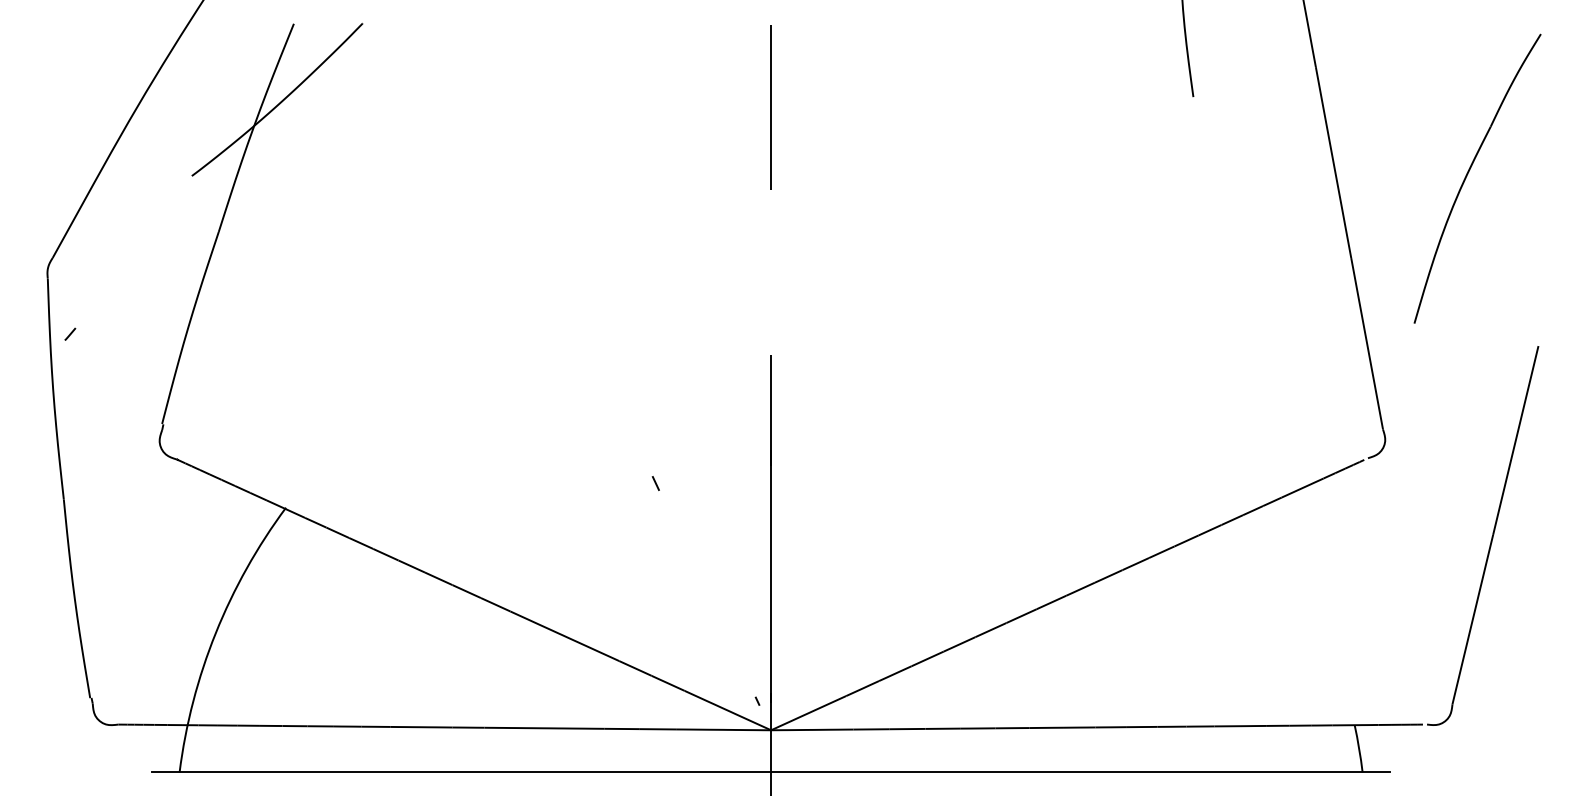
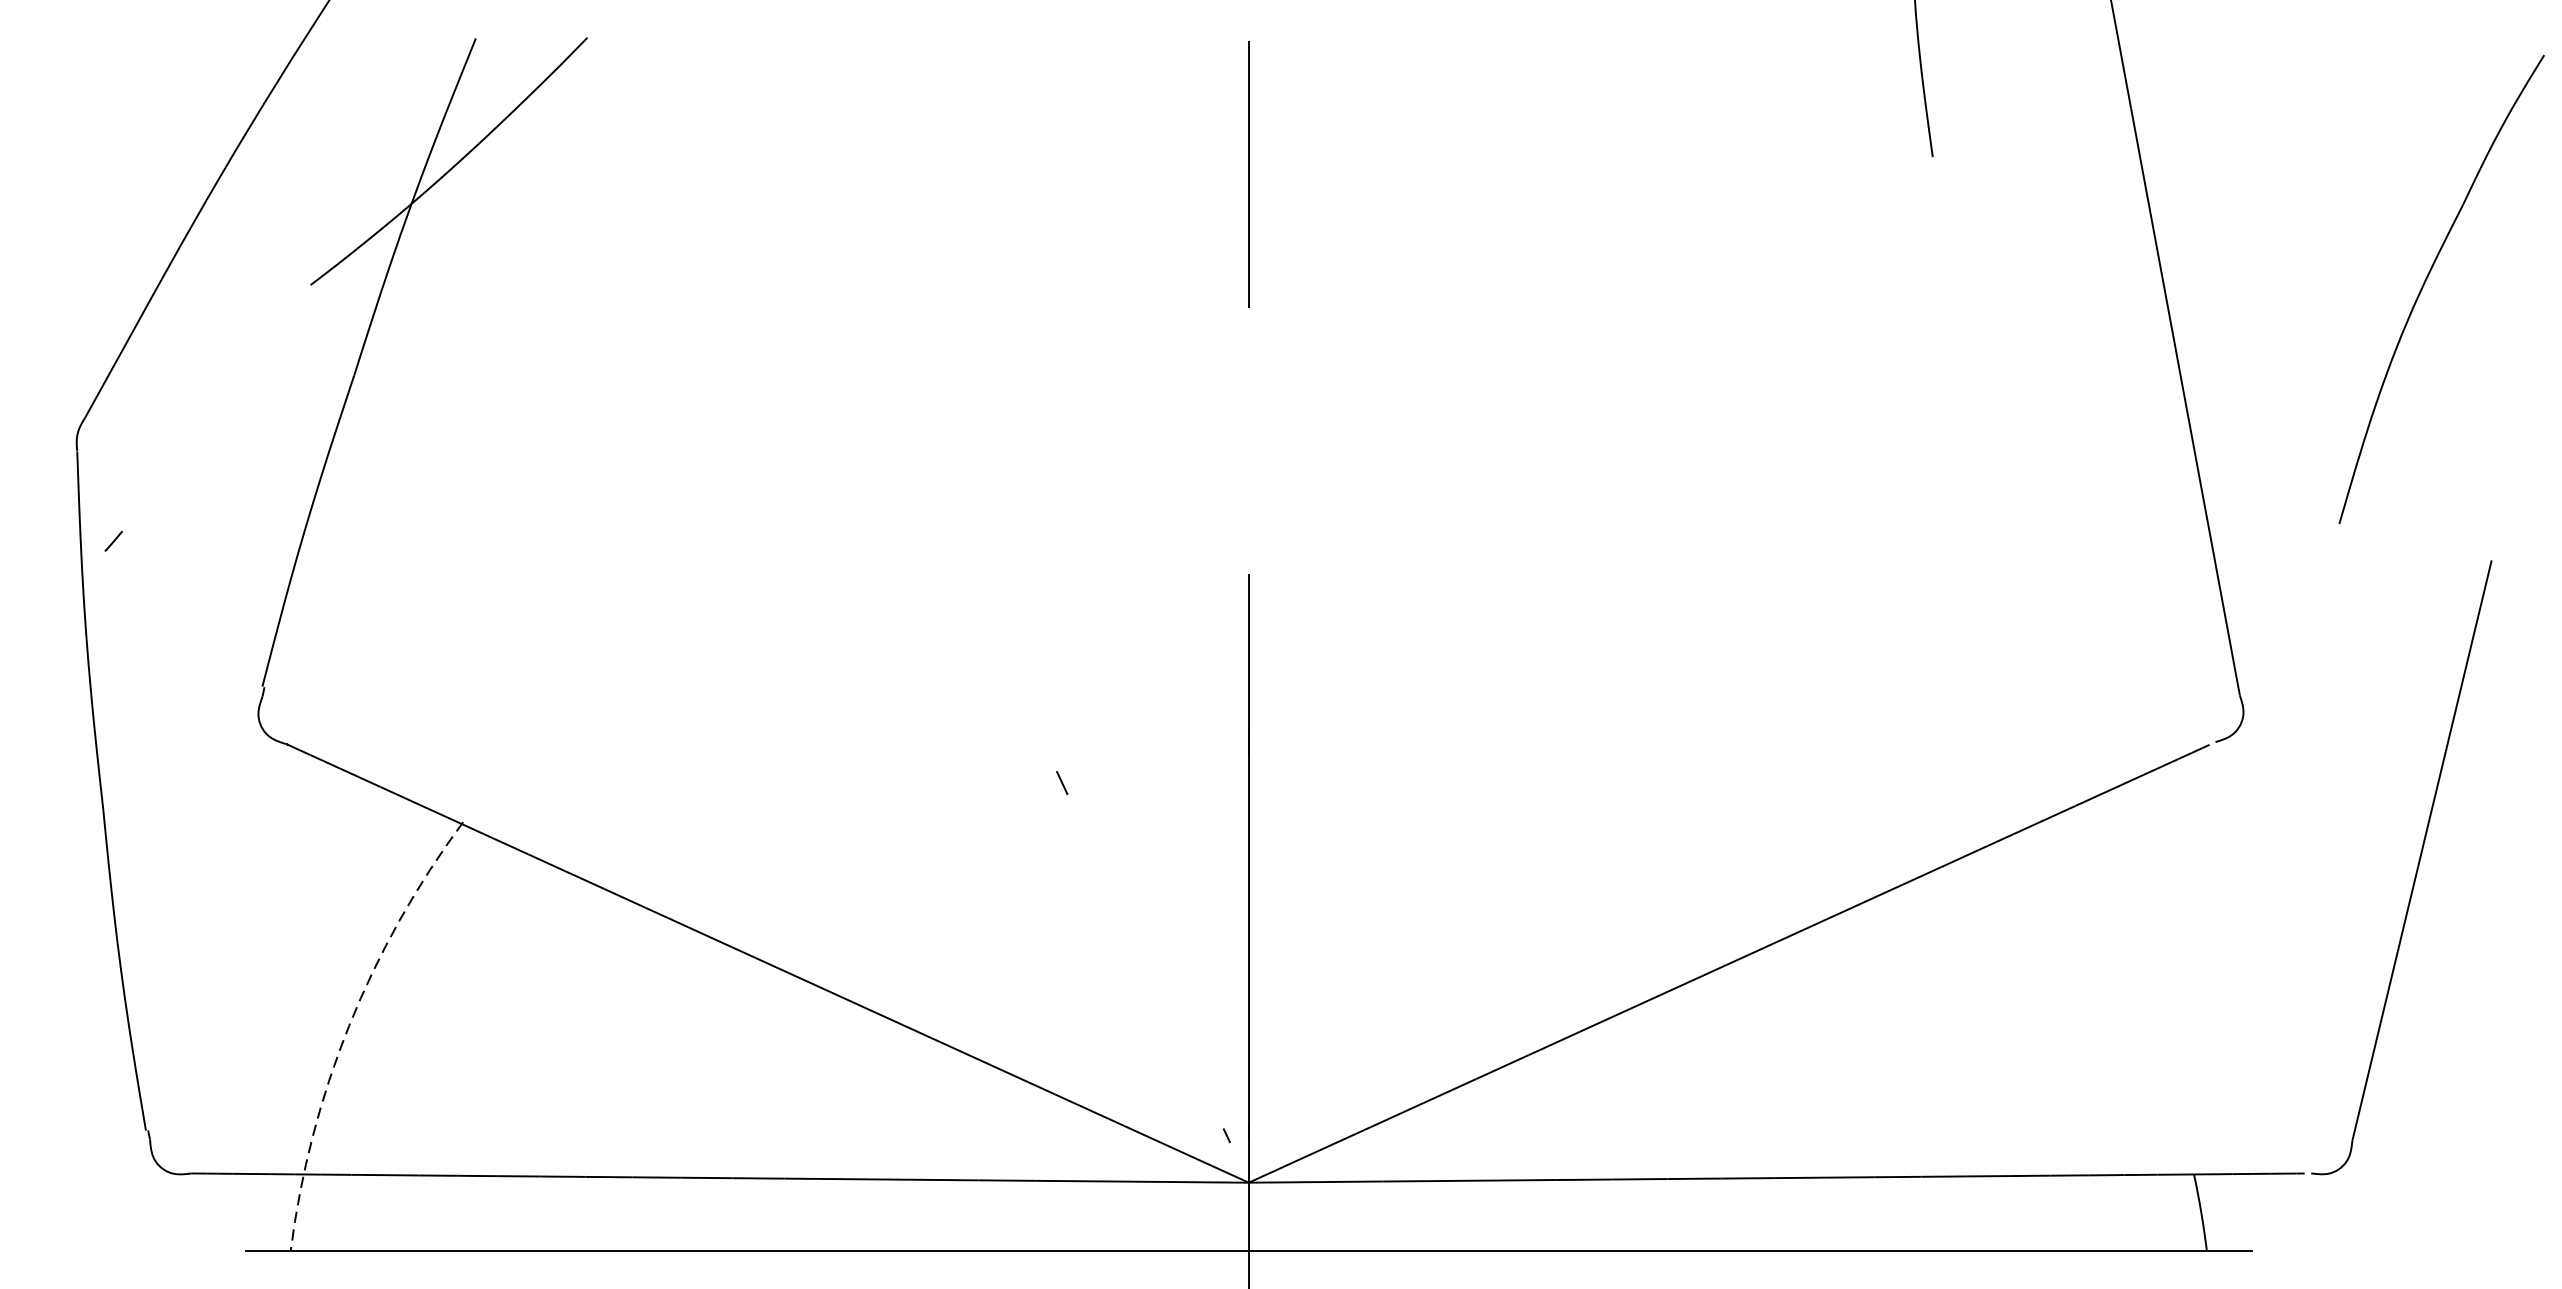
part: (1468, 174) -> (2426, 282), moved
arc: (215, 633) -> (348, 1025), solid -> dashed

